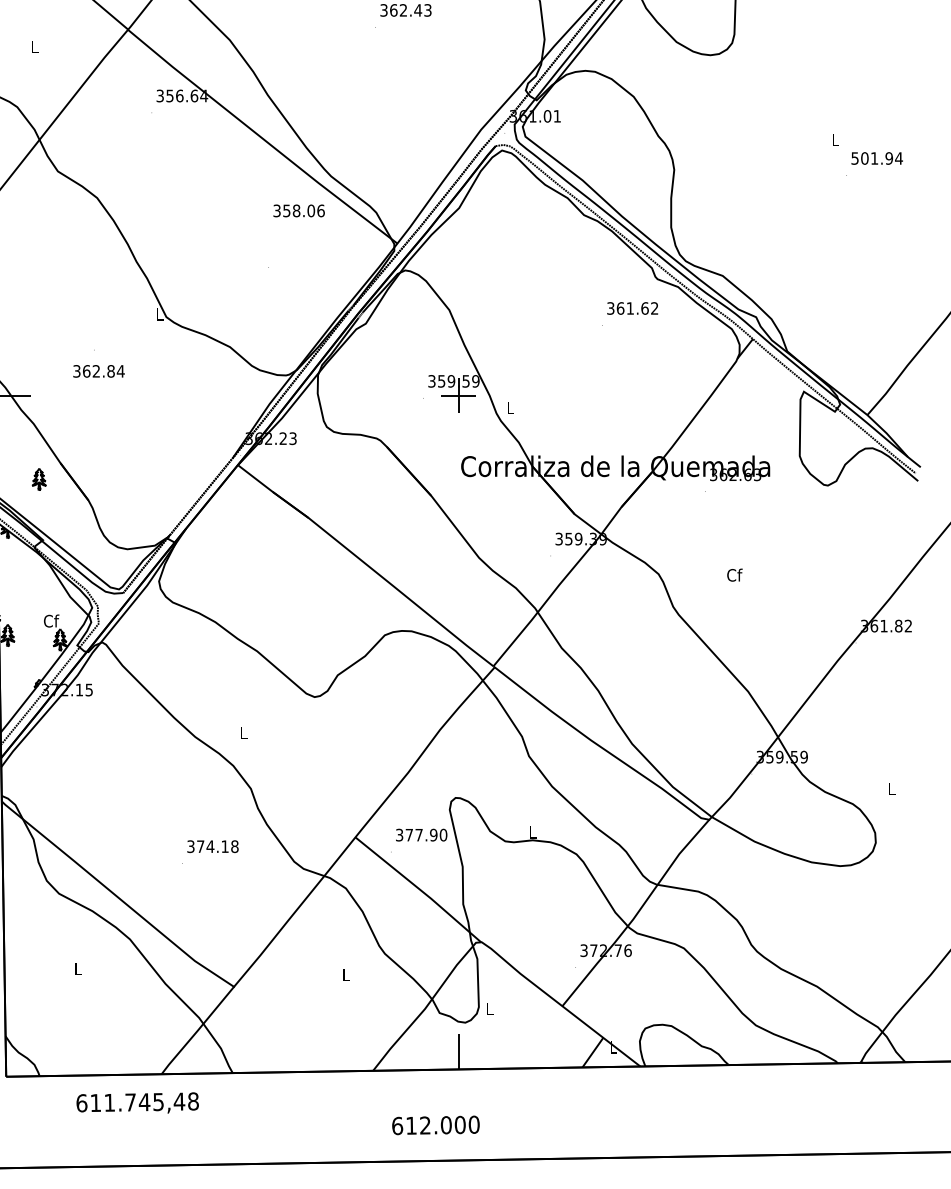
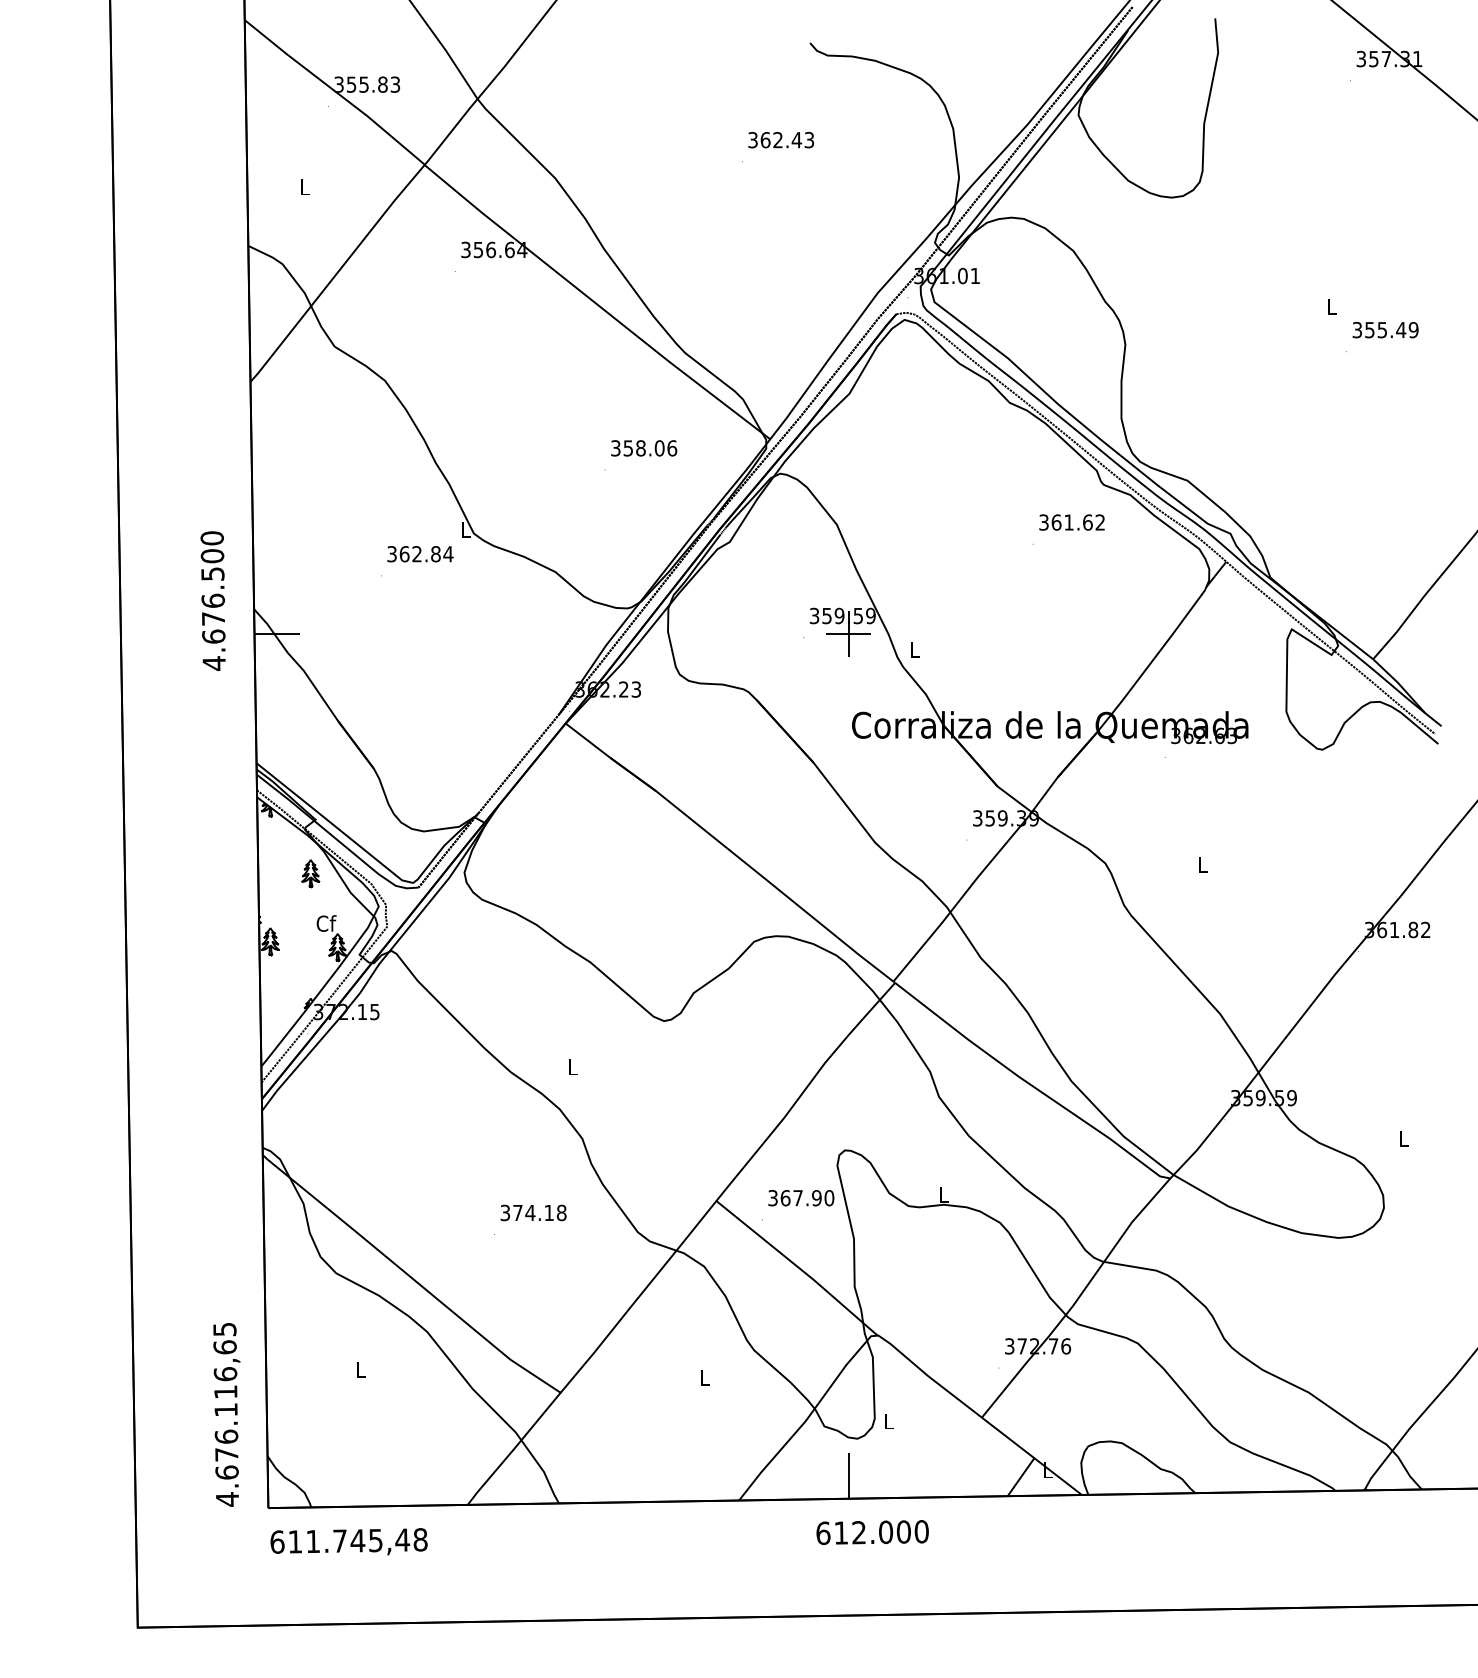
text: (877, 158) -> (1385, 329), 501.94 -> 355.49
text: (299, 211) -> (644, 448), moved
text: (99, 371) -> (420, 554), moved
part: (39, 479) -> (310, 873), moved
text: (735, 575) -> (1203, 864), Cf -> L
text: (409, 835) -> (785, 1198), 377.90 -> 367.90
text: (137, 1102) -> (348, 1541), moved
text: (435, 1125) -> (872, 1532), moved

